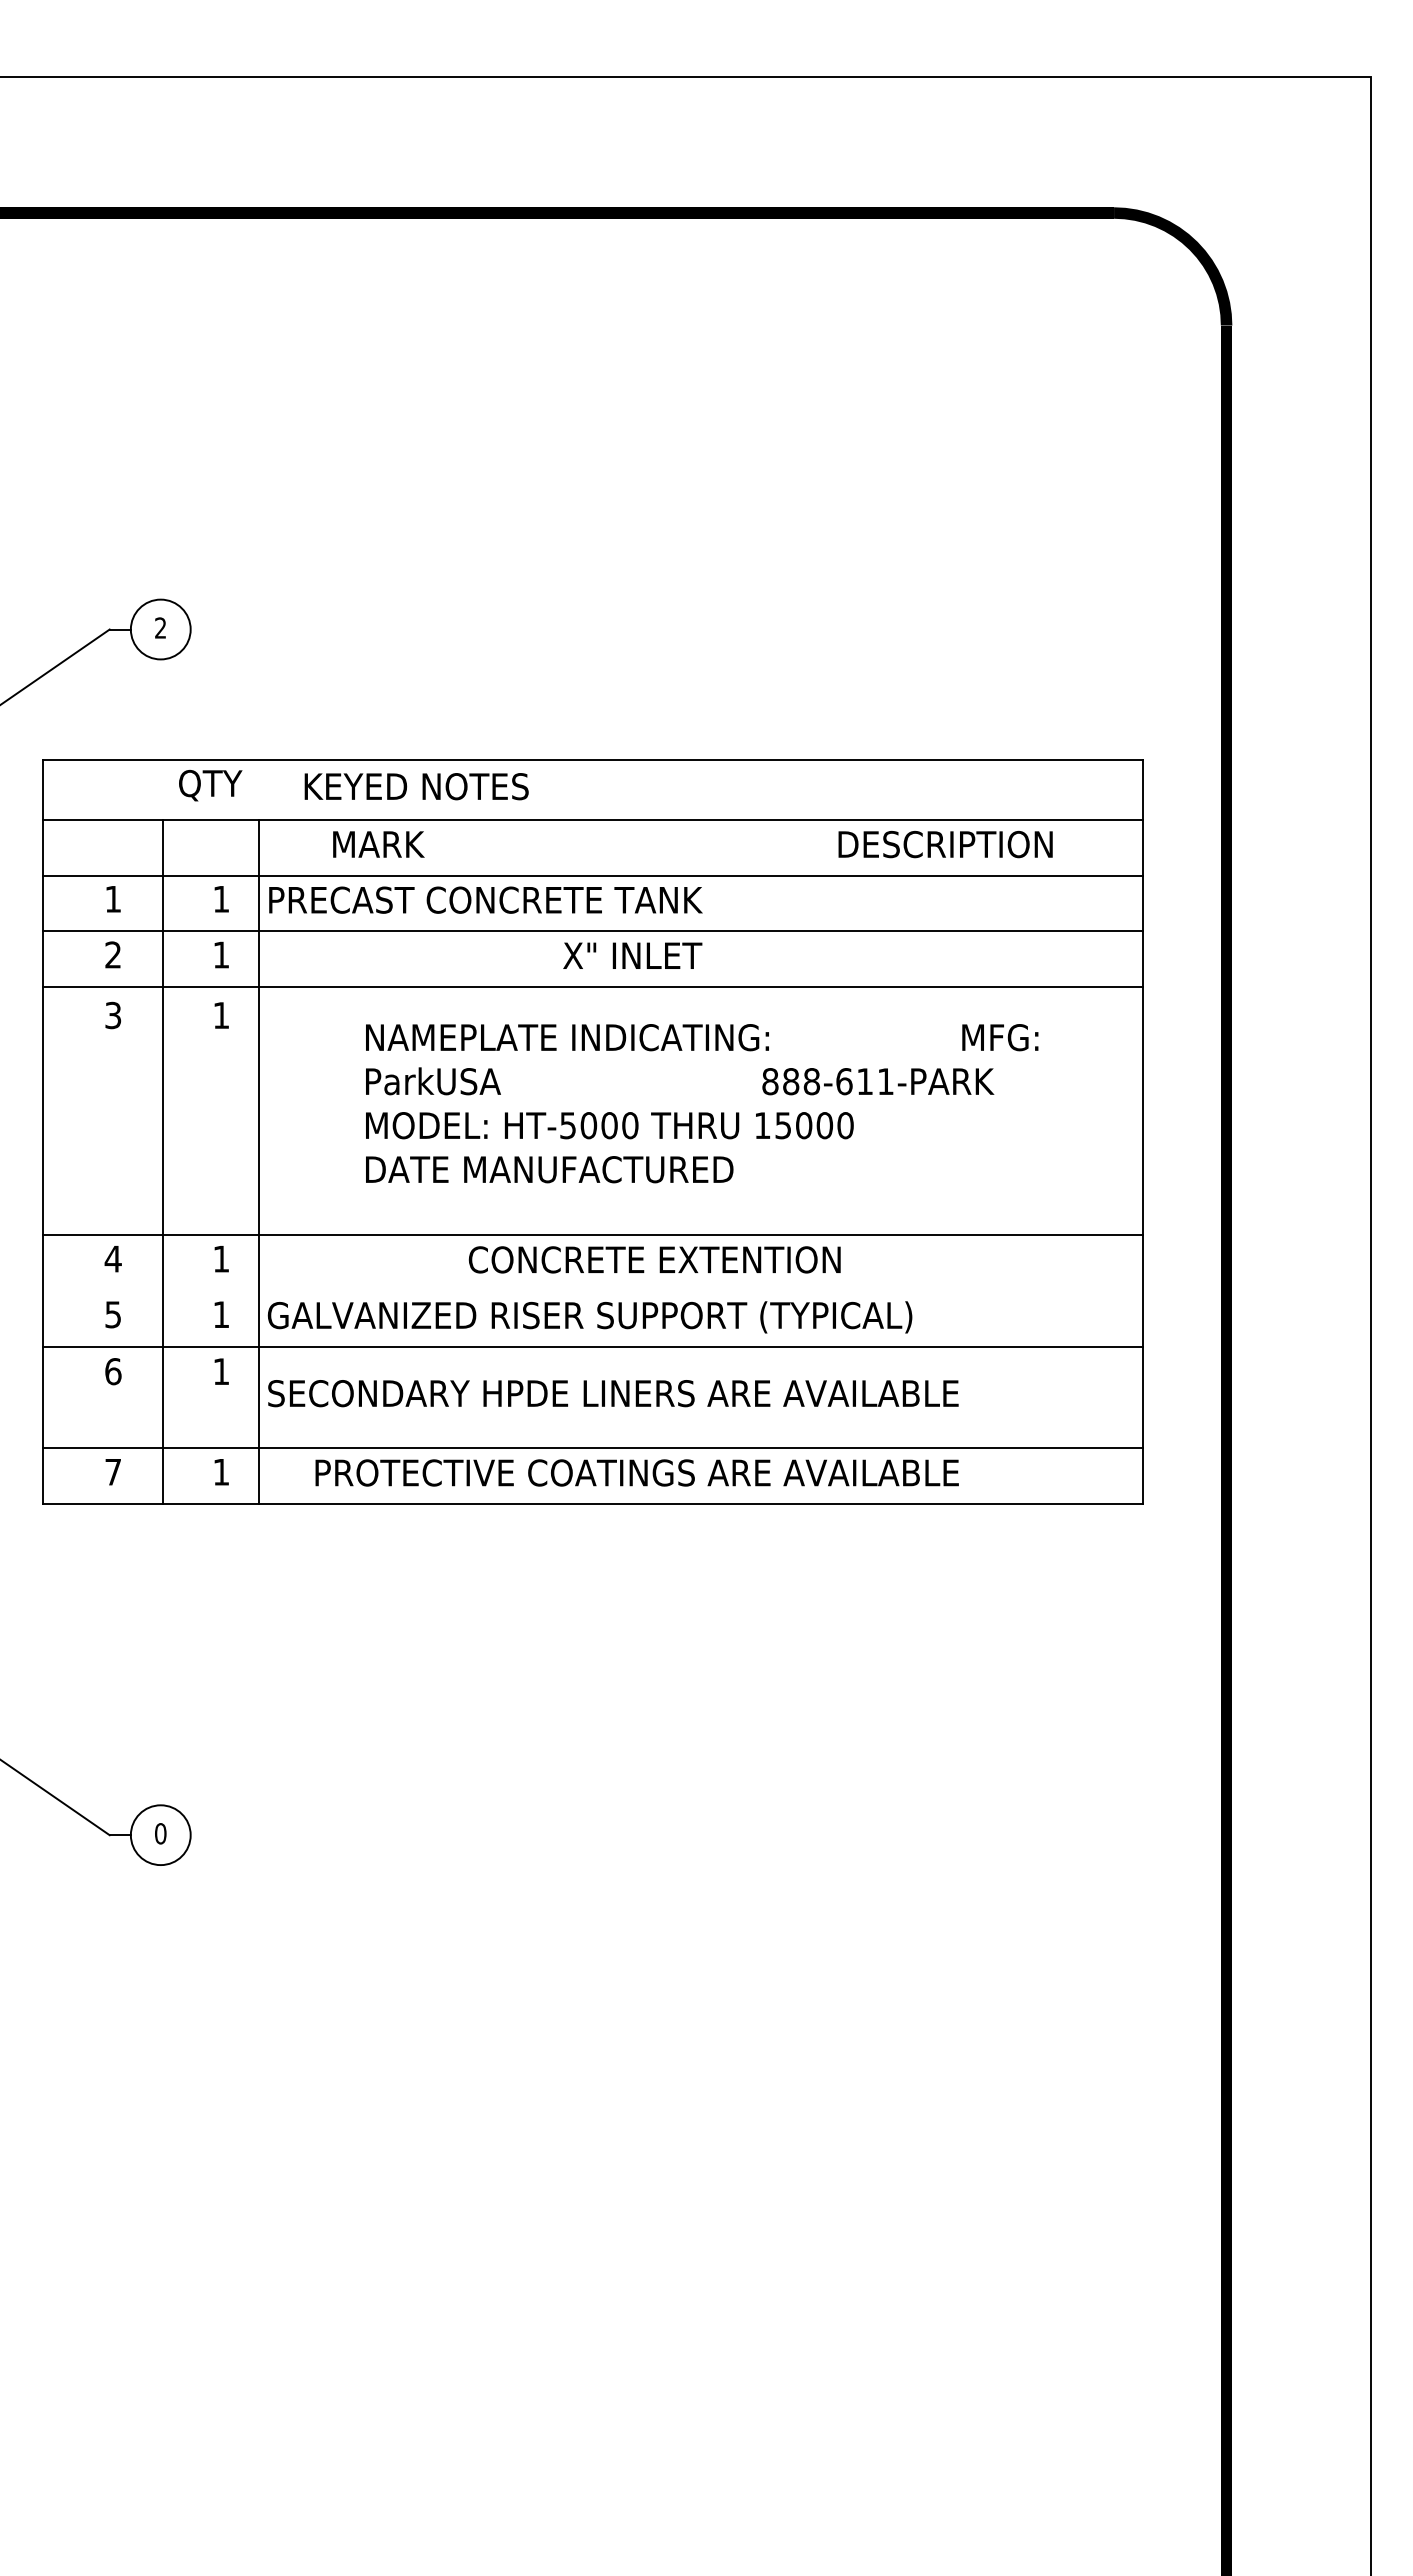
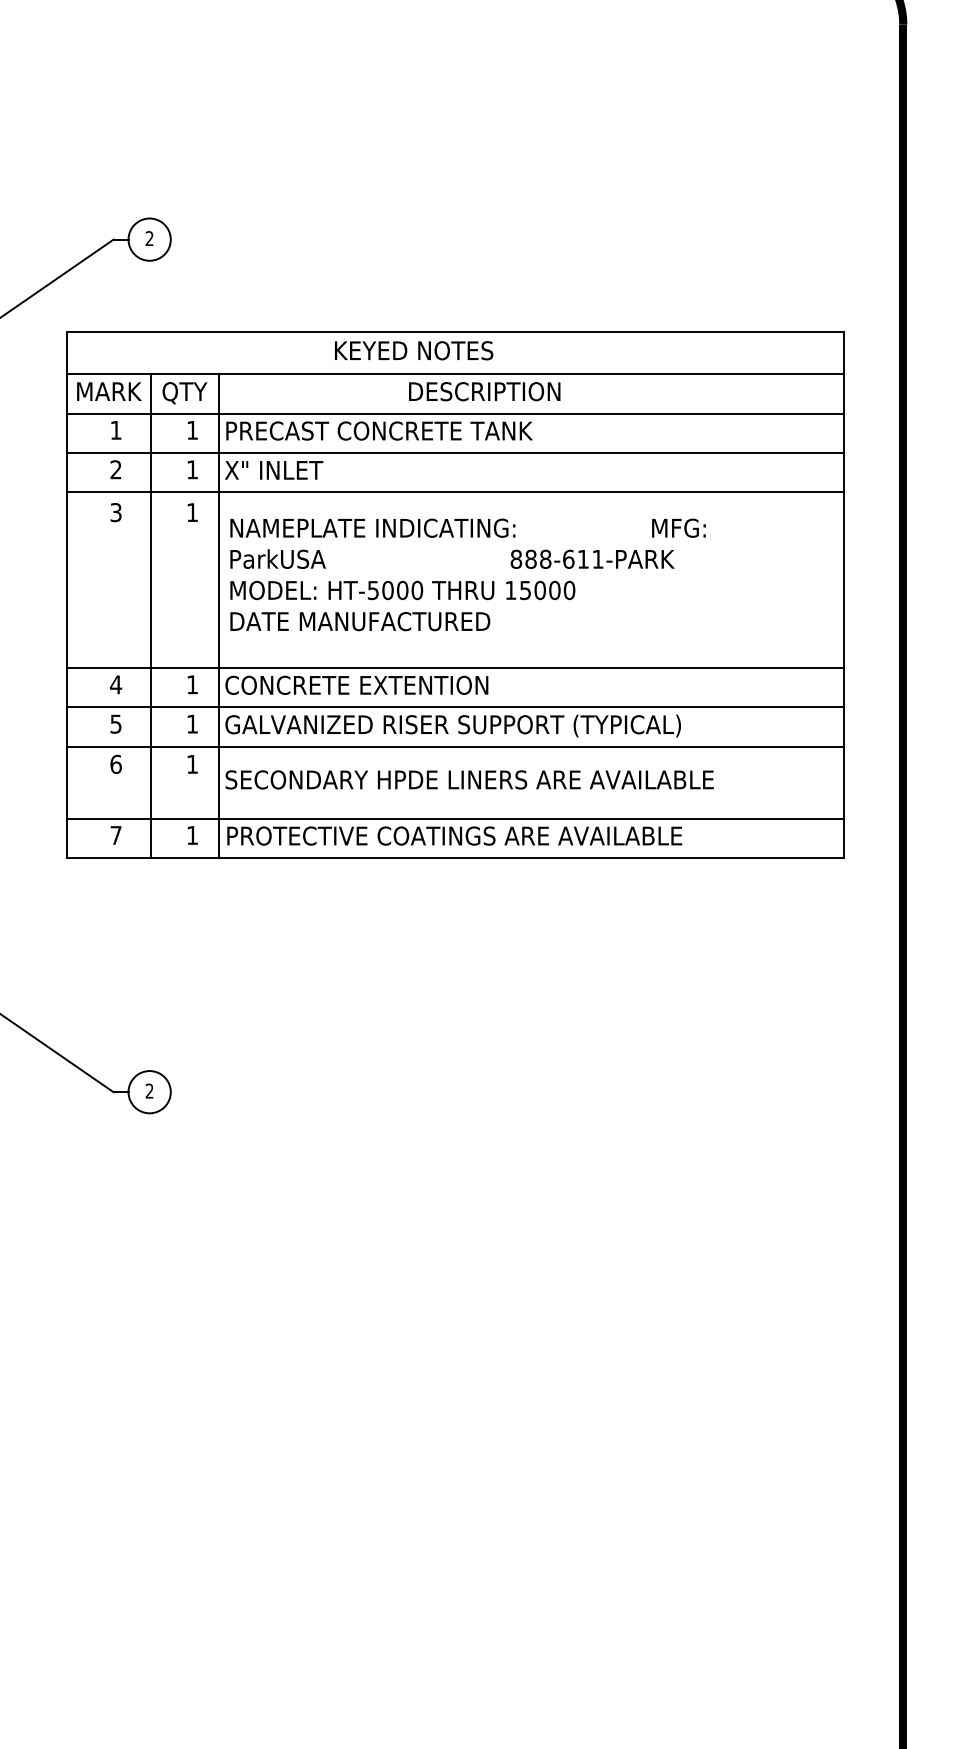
text: (210, 785) -> (184, 393), moved
text: (416, 786) -> (413, 350), moved
text: (378, 844) -> (109, 391), moved
text: (945, 844) -> (484, 391), moved
text: (632, 955) -> (273, 470), moved
text: (702, 1103) -> (468, 574), moved
text: (654, 1259) -> (356, 685), moved
line: (593, 1291) -> (455, 707), added
text: (636, 1472) -> (454, 835), moved
text: (160, 1833) -> (149, 1090), 0 -> 2

